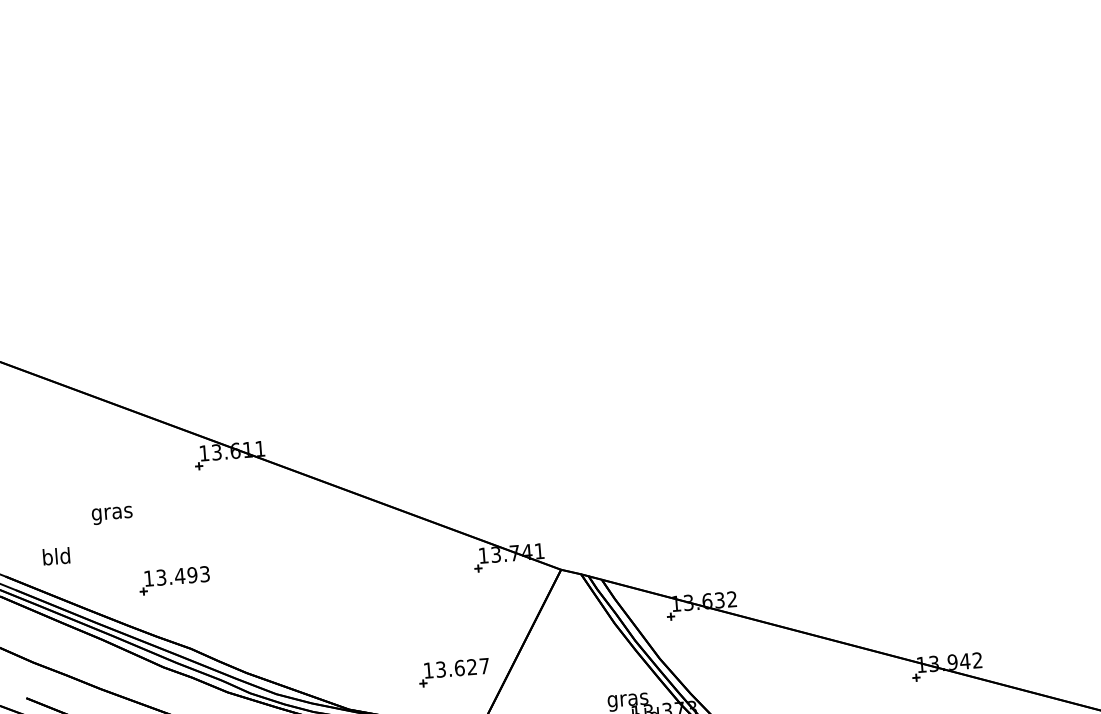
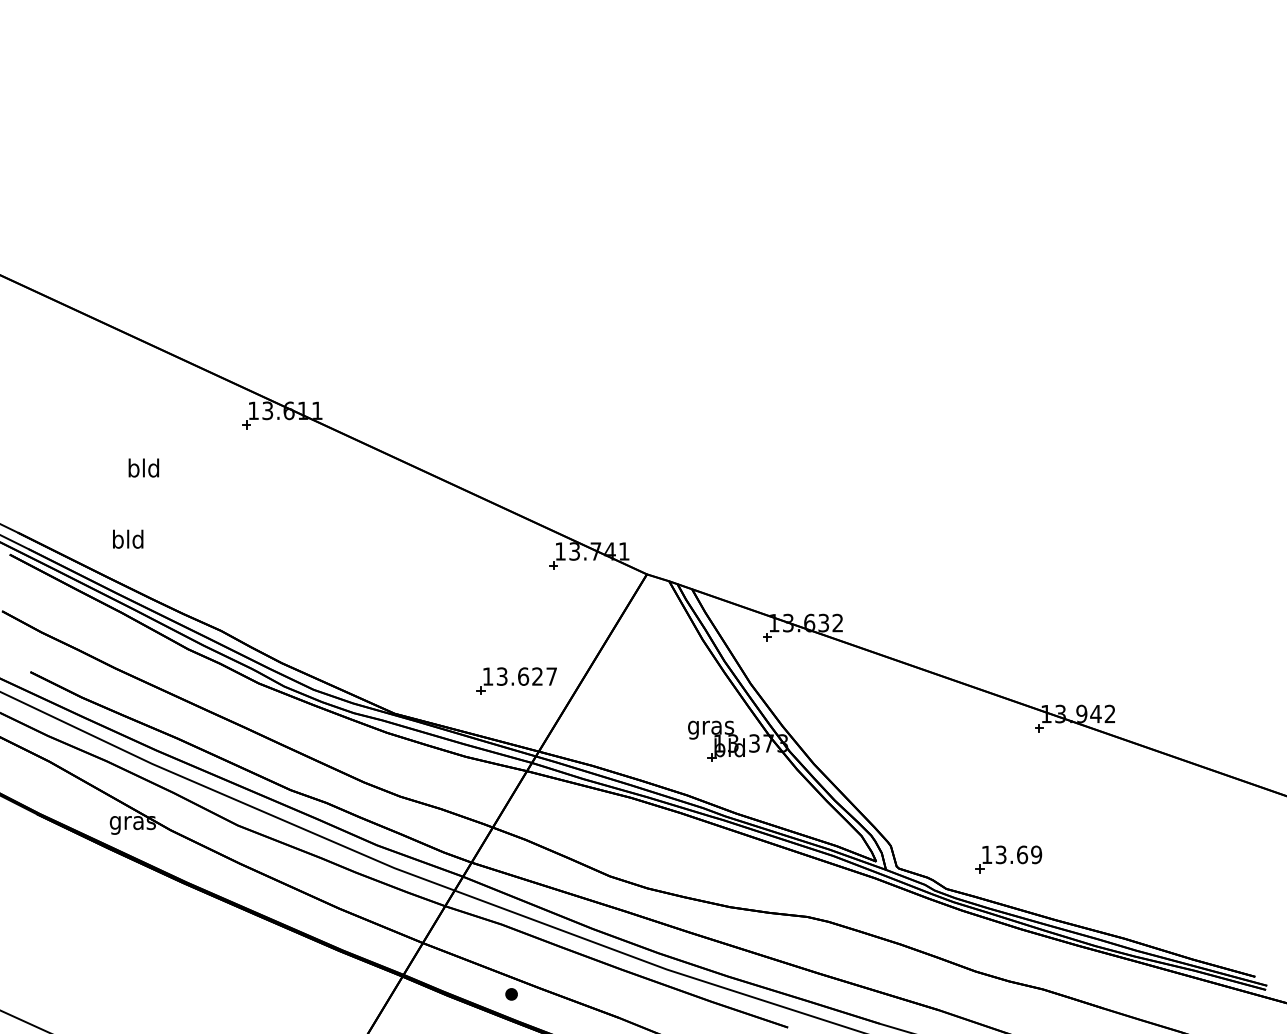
text: (111, 513) -> (143, 470), gras -> bld
text: (56, 555) -> (128, 538), moved
part: (174, 579) -> (208, 551), removed

